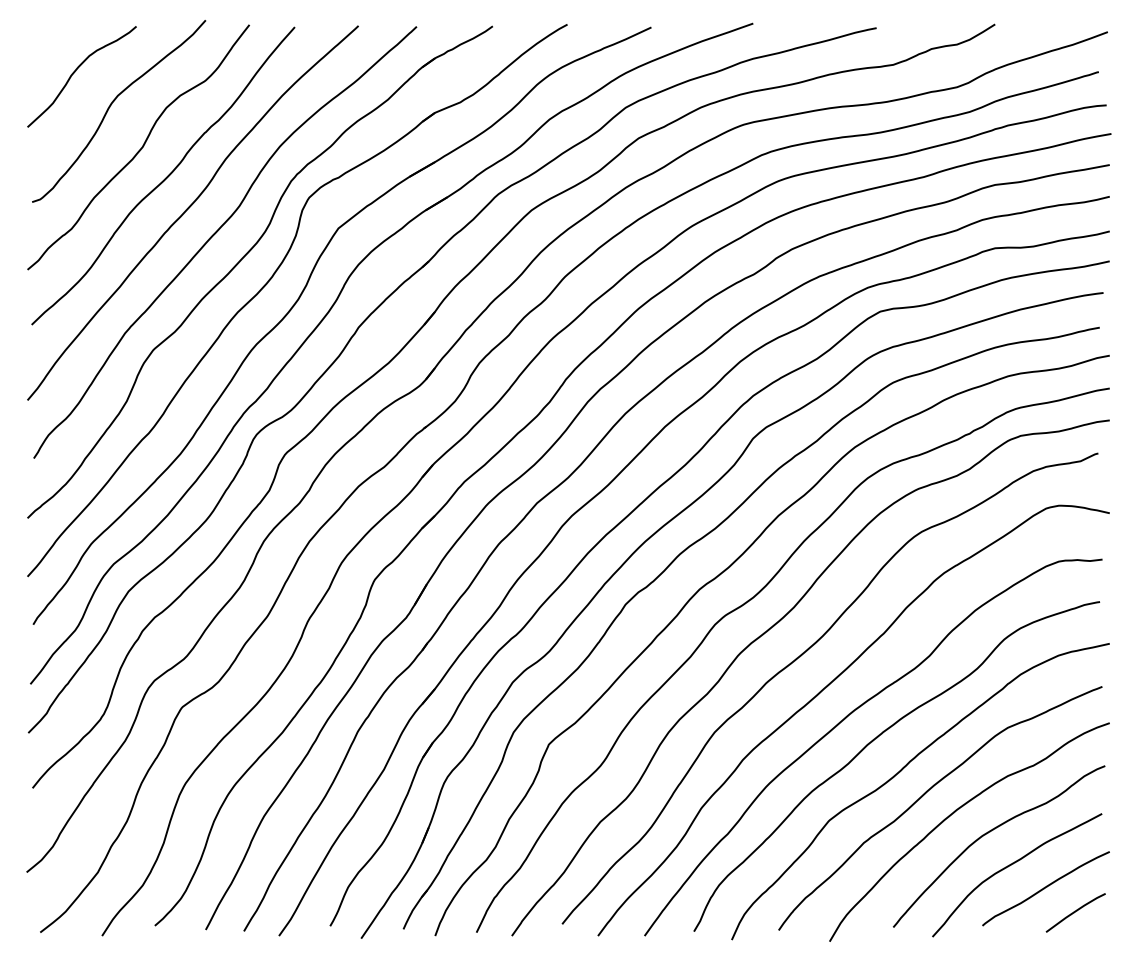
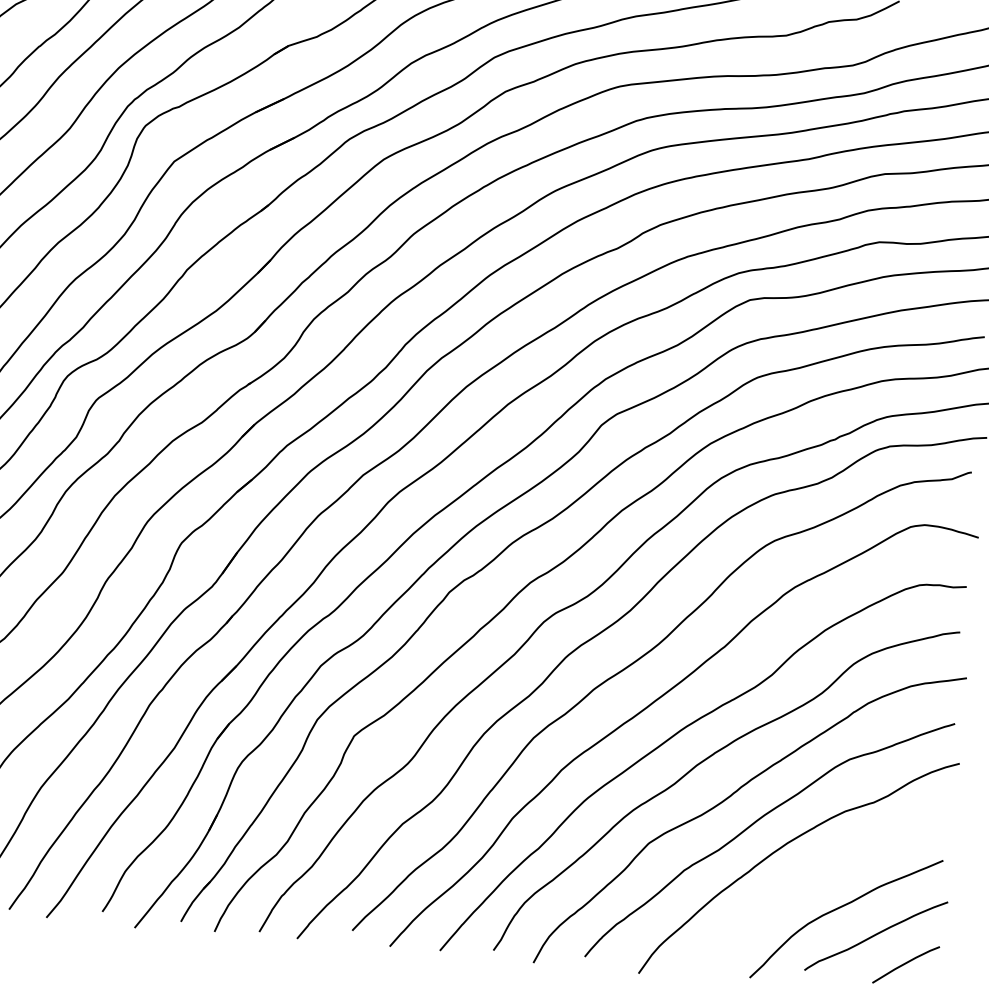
curve: (990, 832) -> (821, 870), removed

